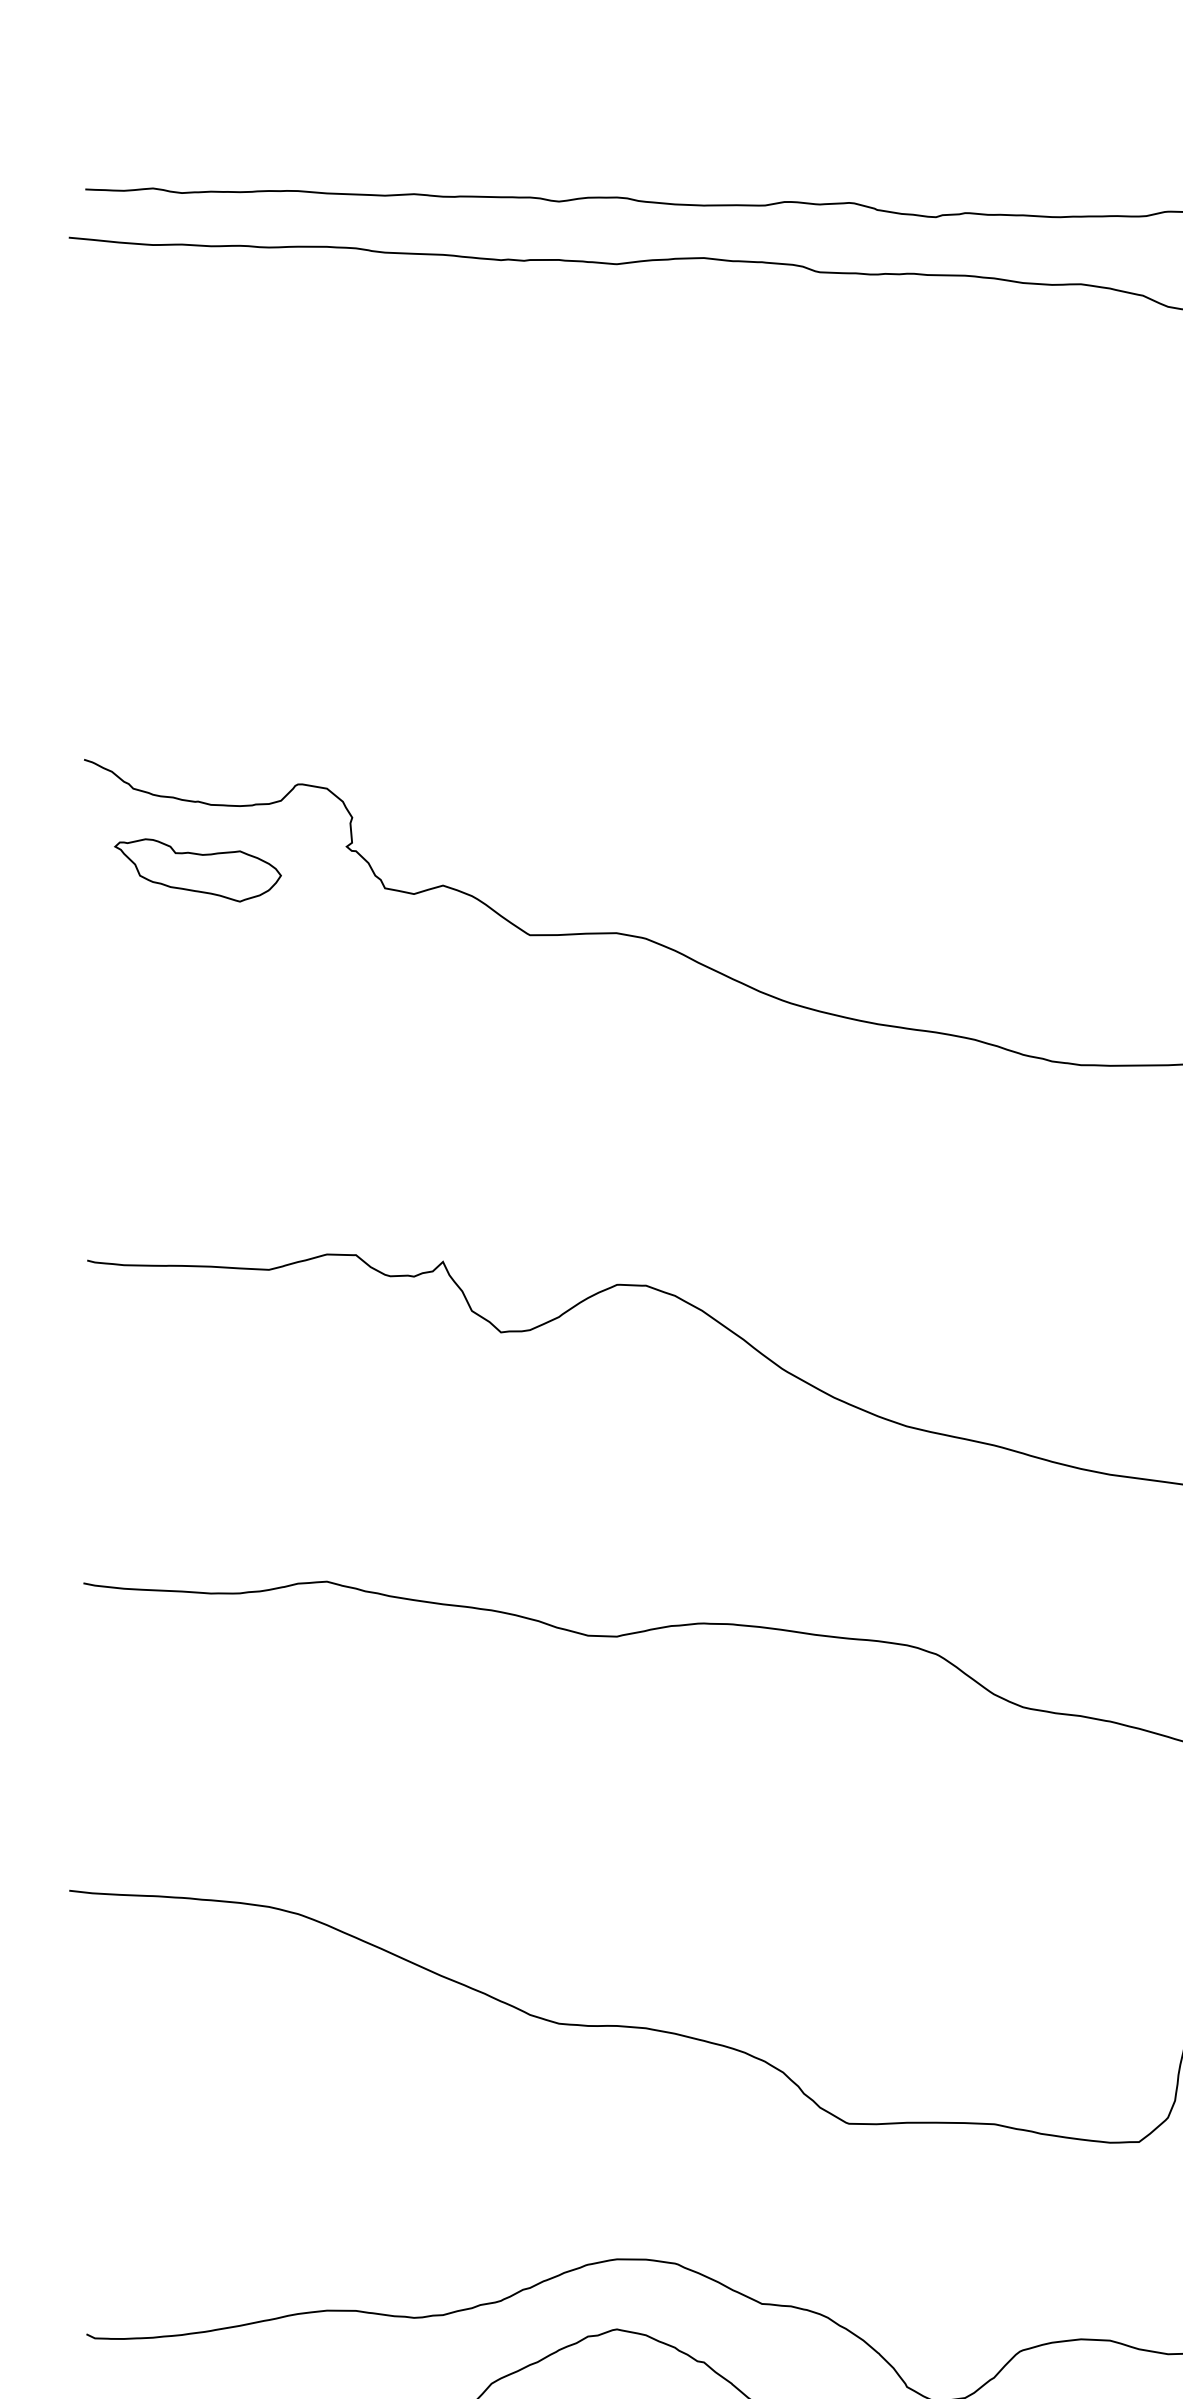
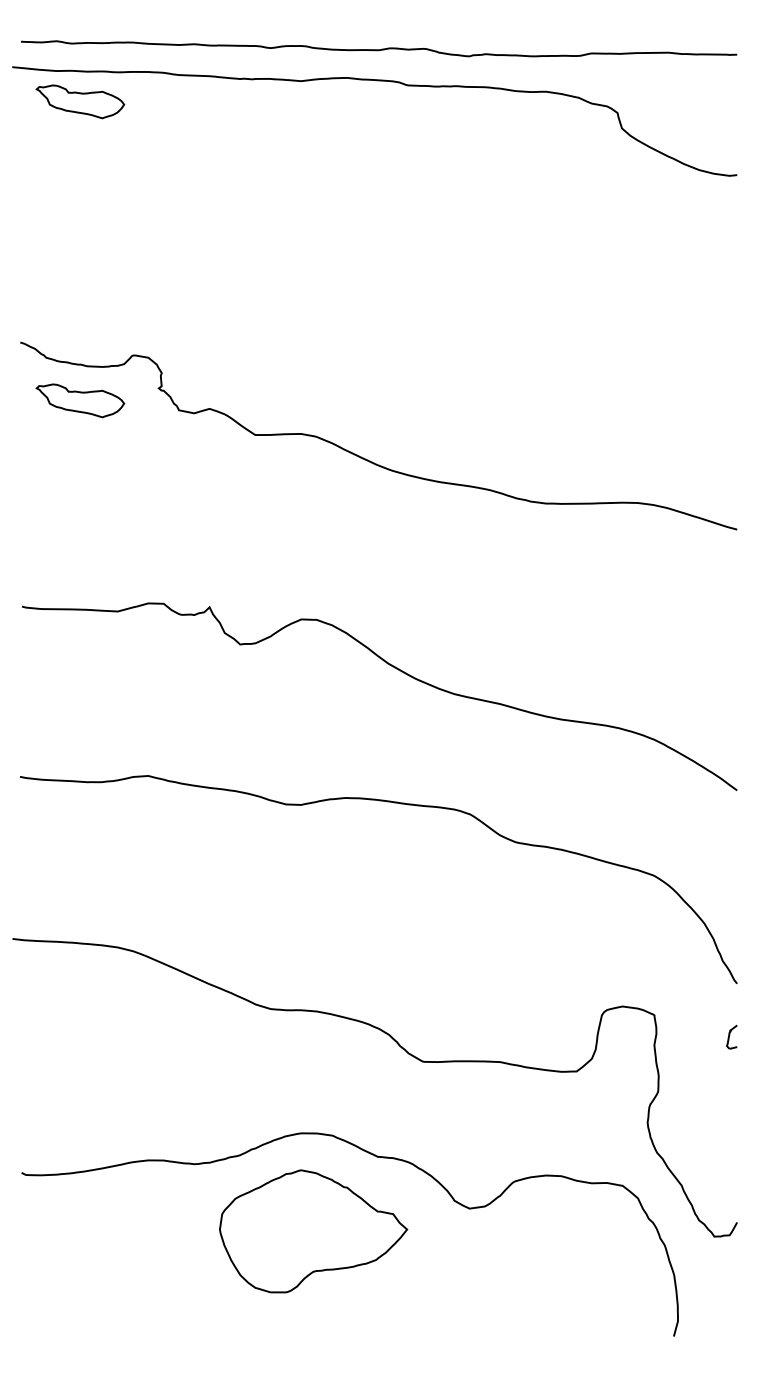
part: (198, 302) -> (80, 101), added

